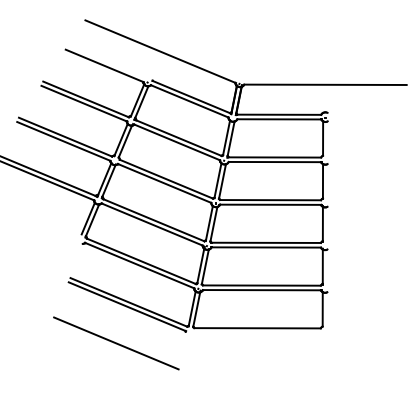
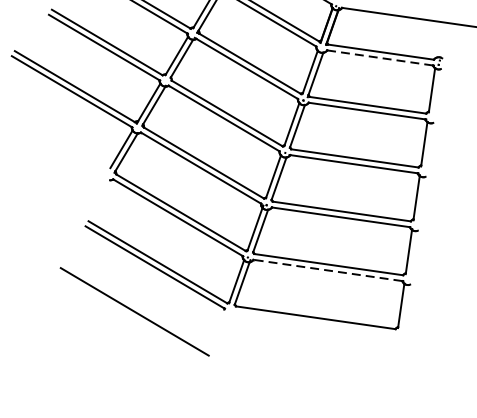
line: (279, 119) -> (380, 58), solid -> dashed
line: (261, 290) -> (327, 270), solid -> dashed

